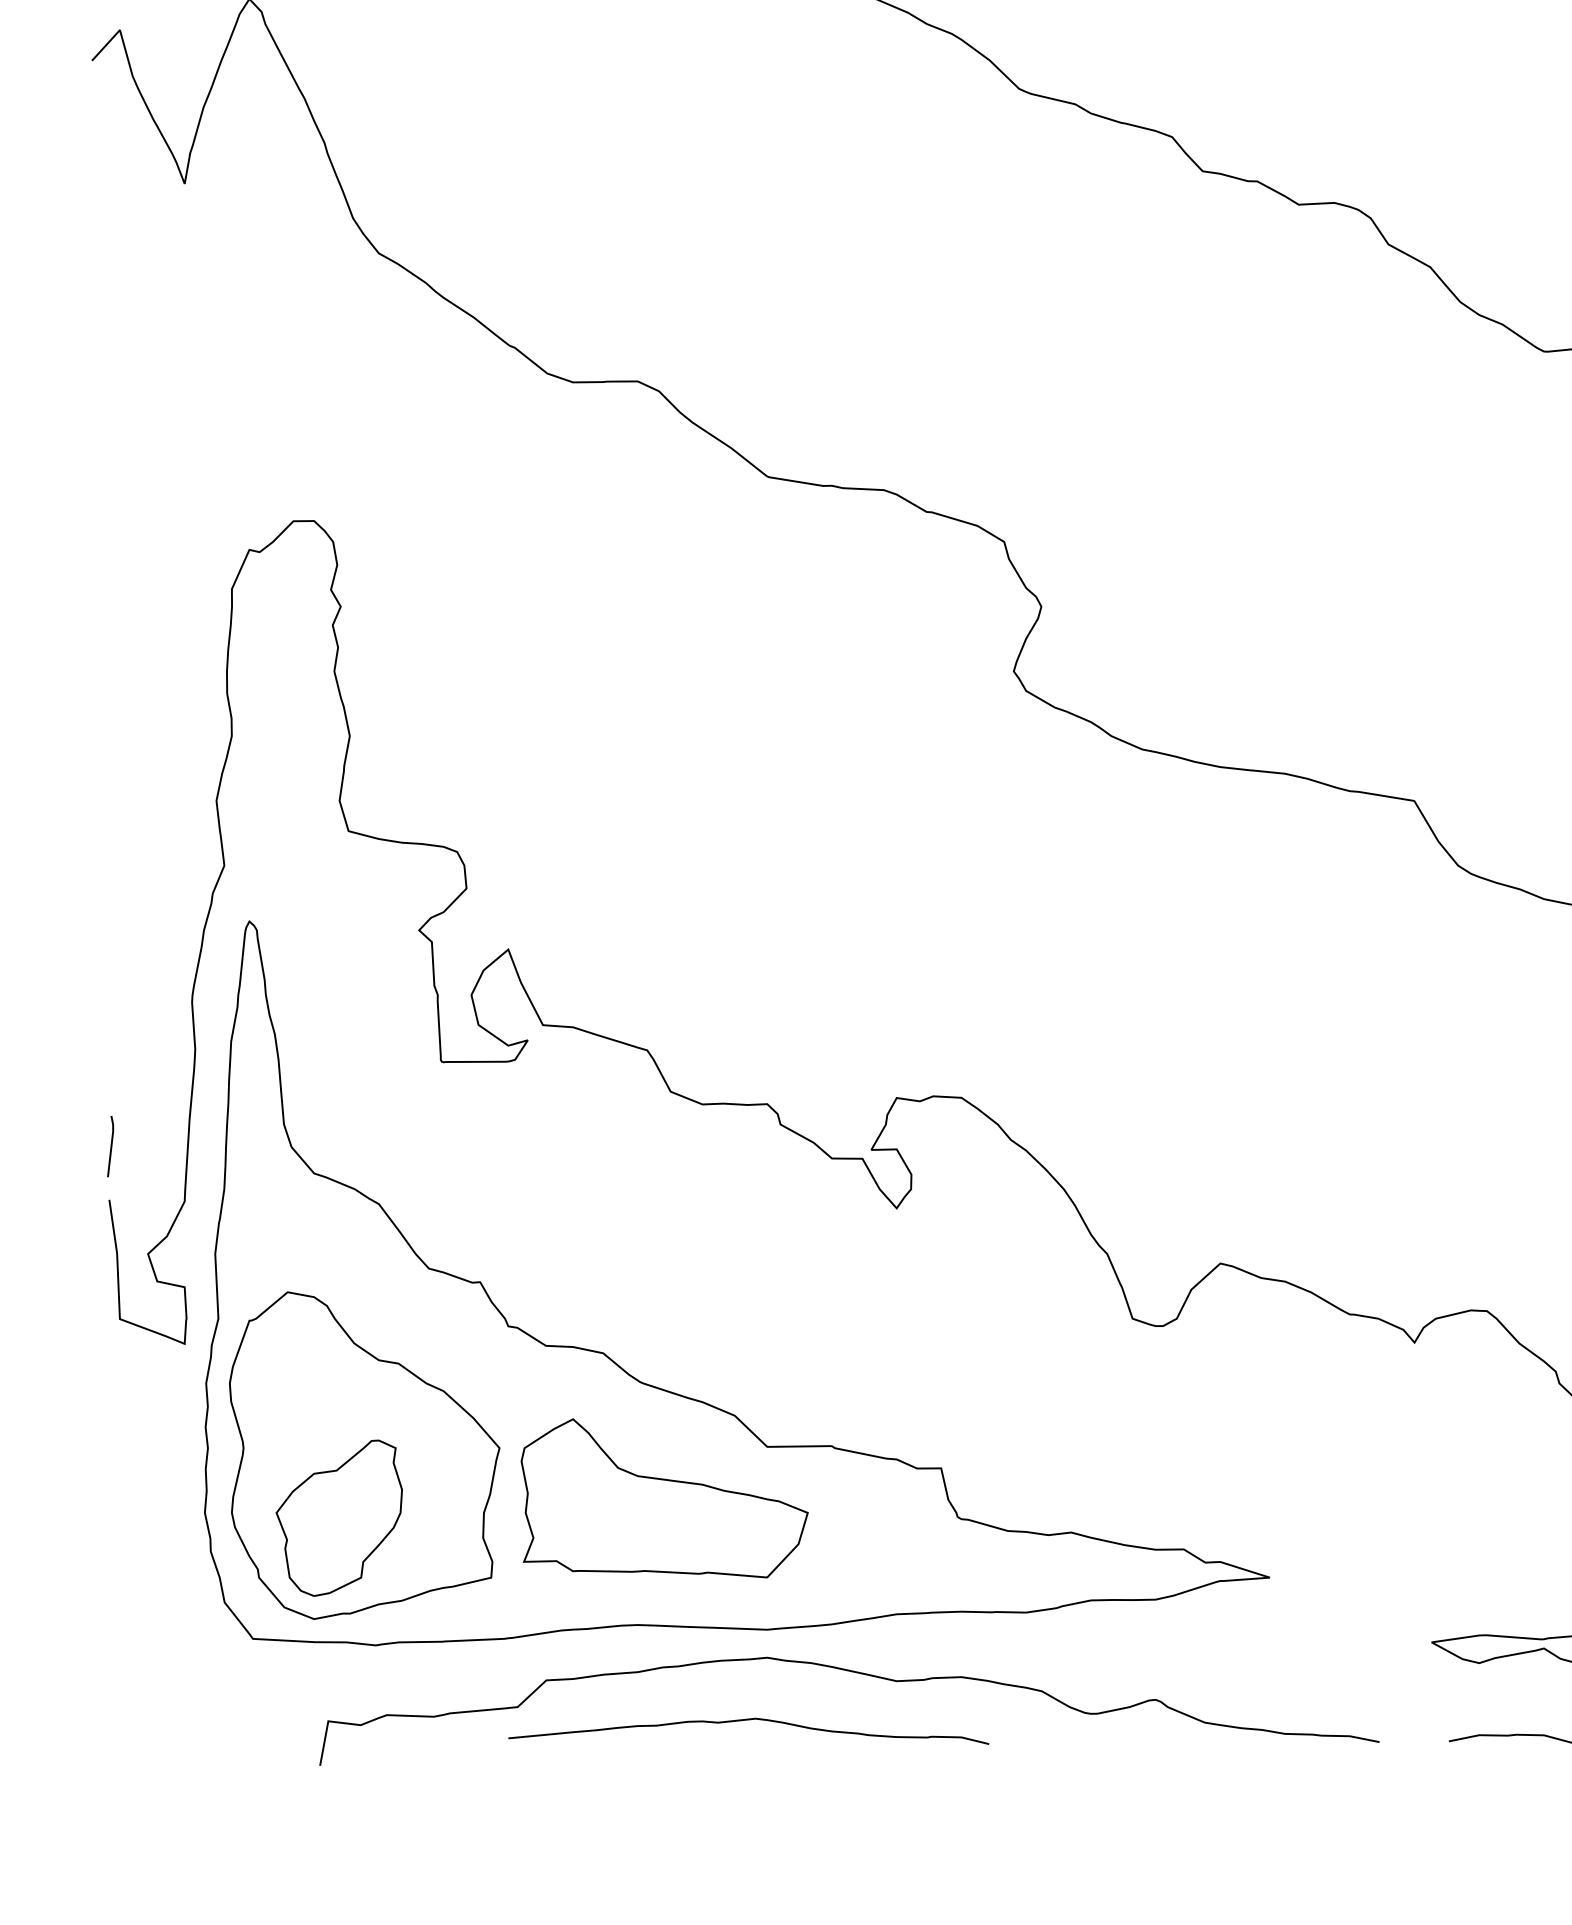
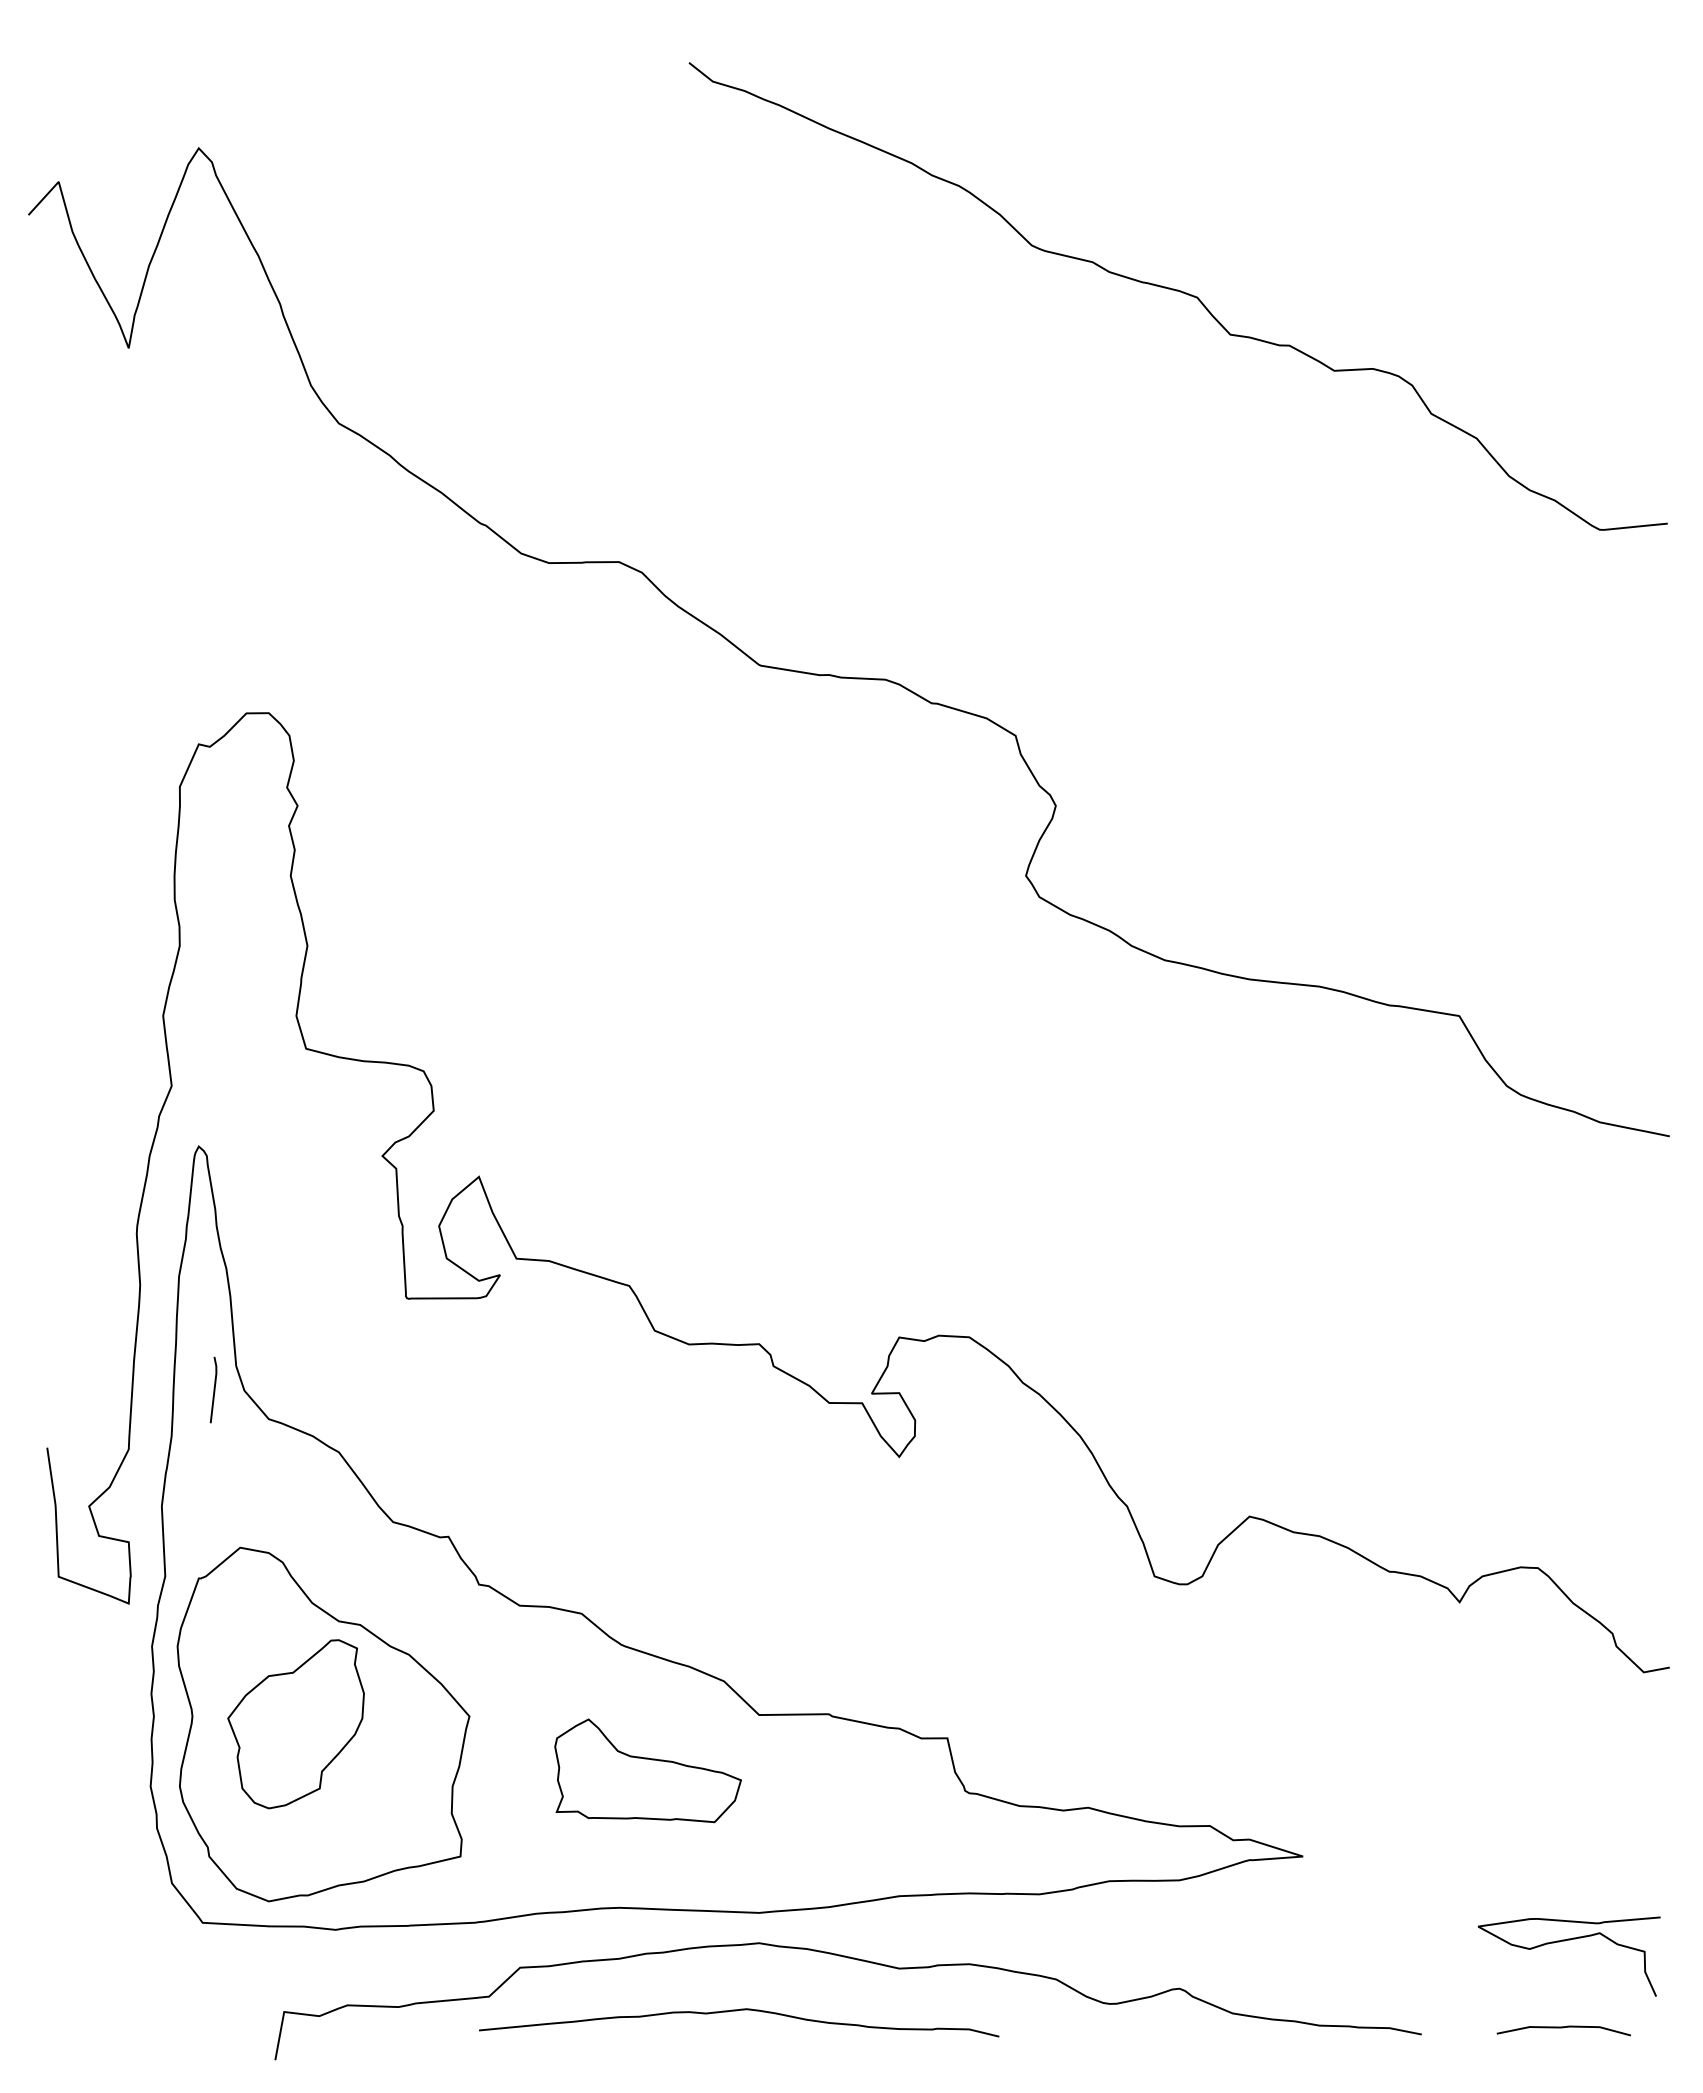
line: (110, 1146) -> (213, 1390), moved
part: (664, 1498) -> (647, 1770), size x0.6
part: (338, 1518) -> (295, 1724), moved

